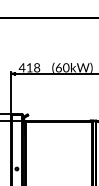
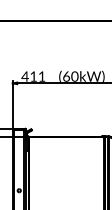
text: (37, 67) -> (42, 76), 418 -> 411

